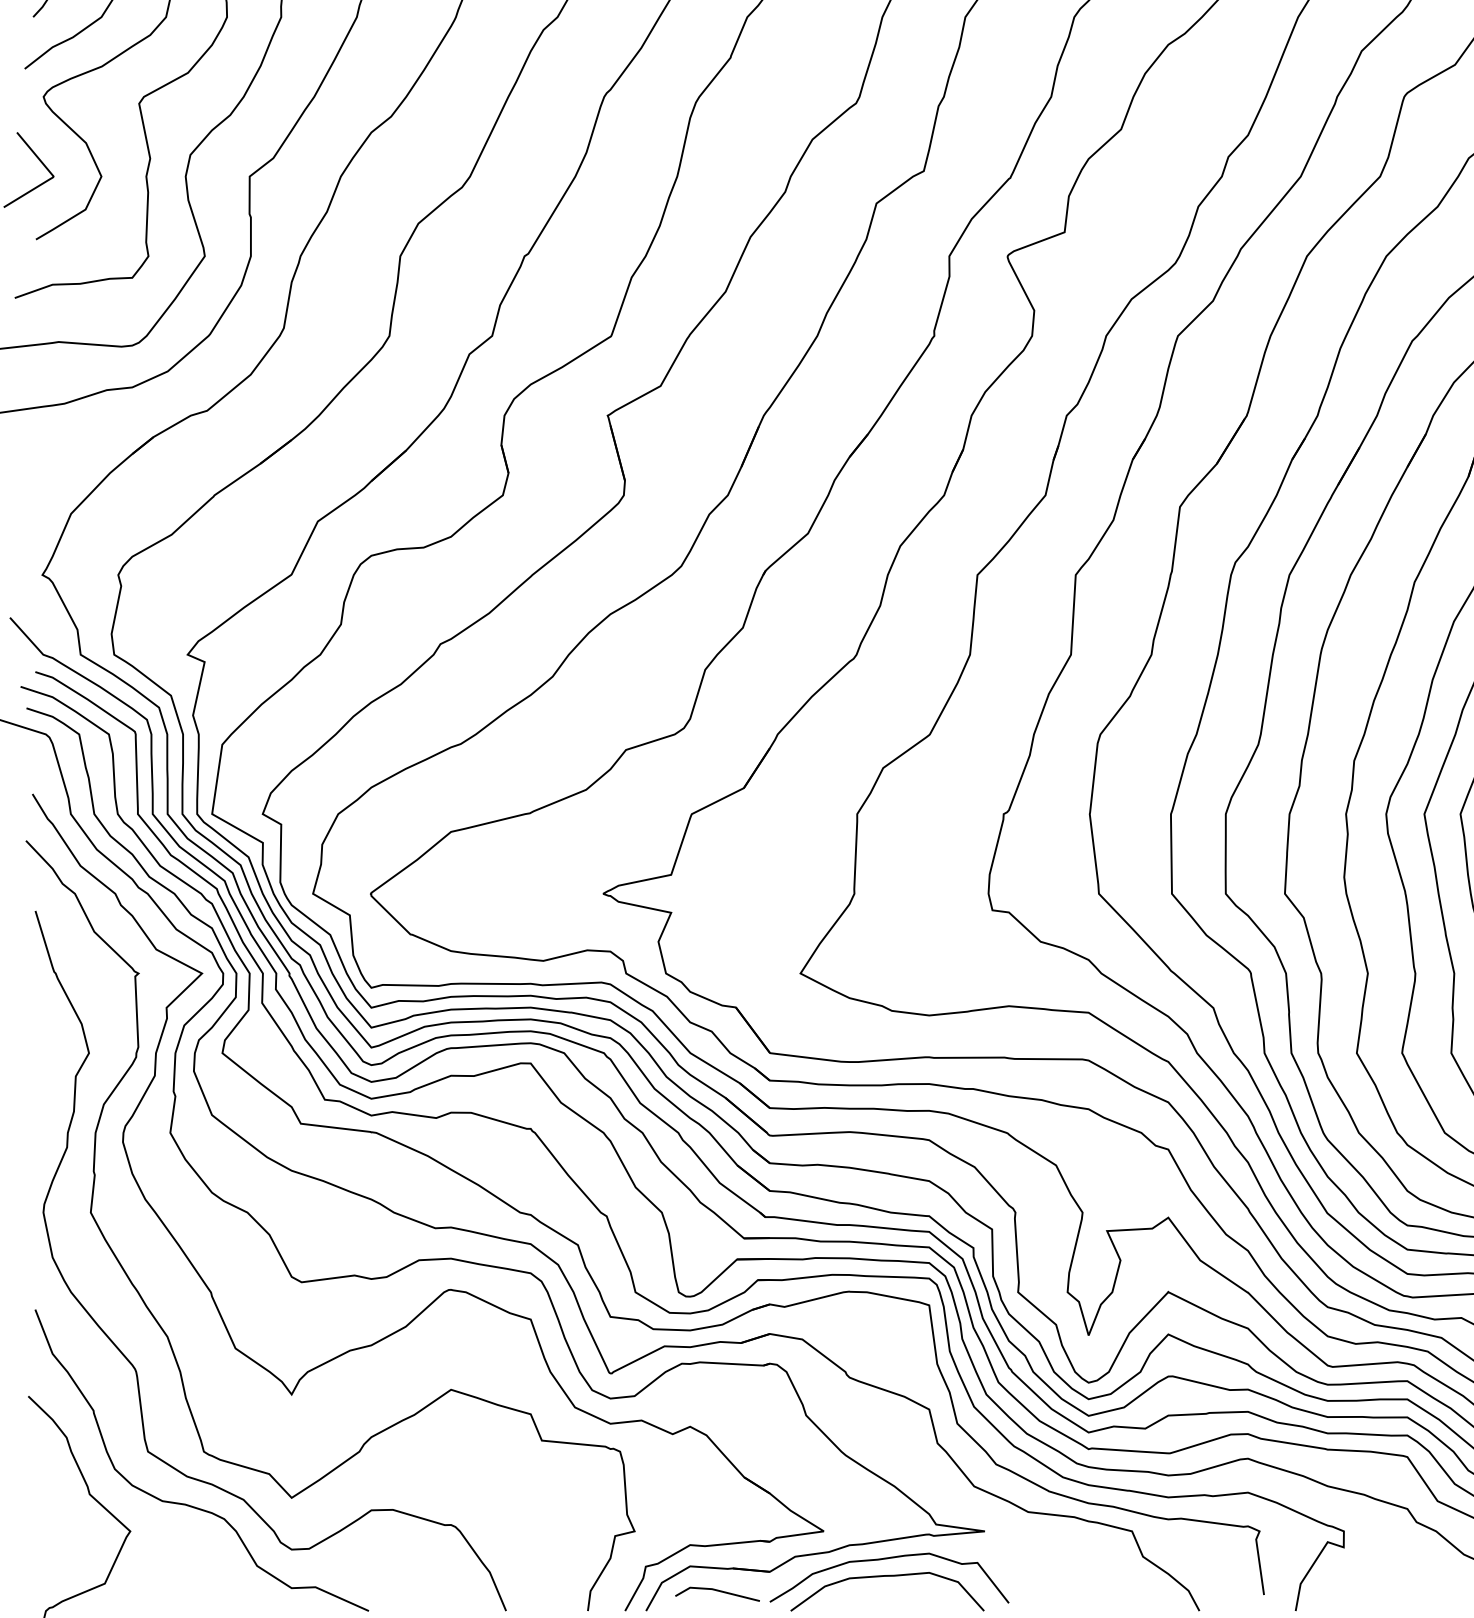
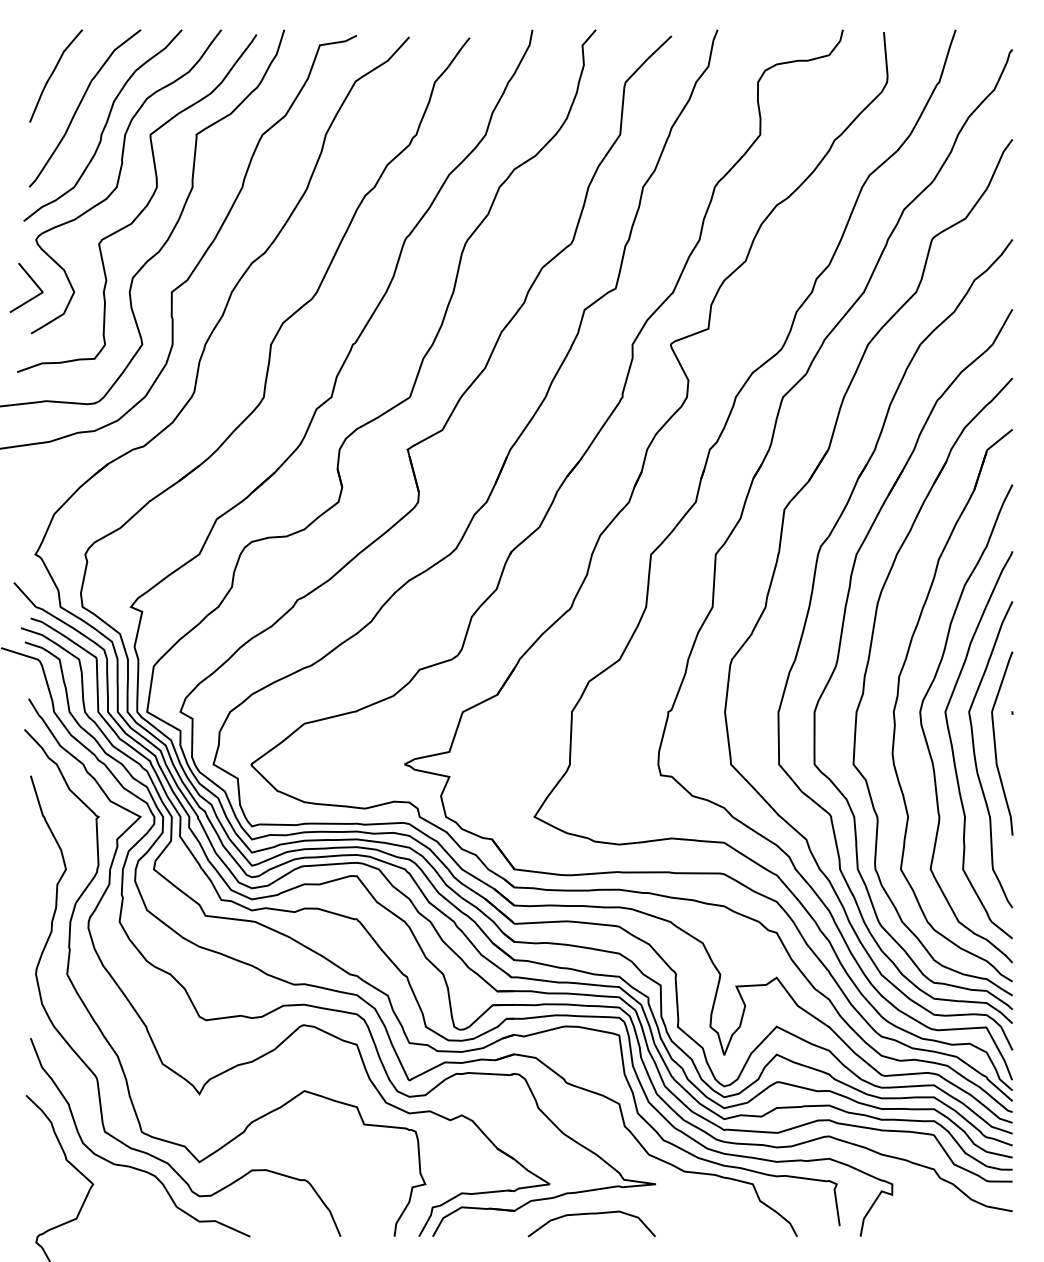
part: (841, 1566) -> (561, 1207), removed

